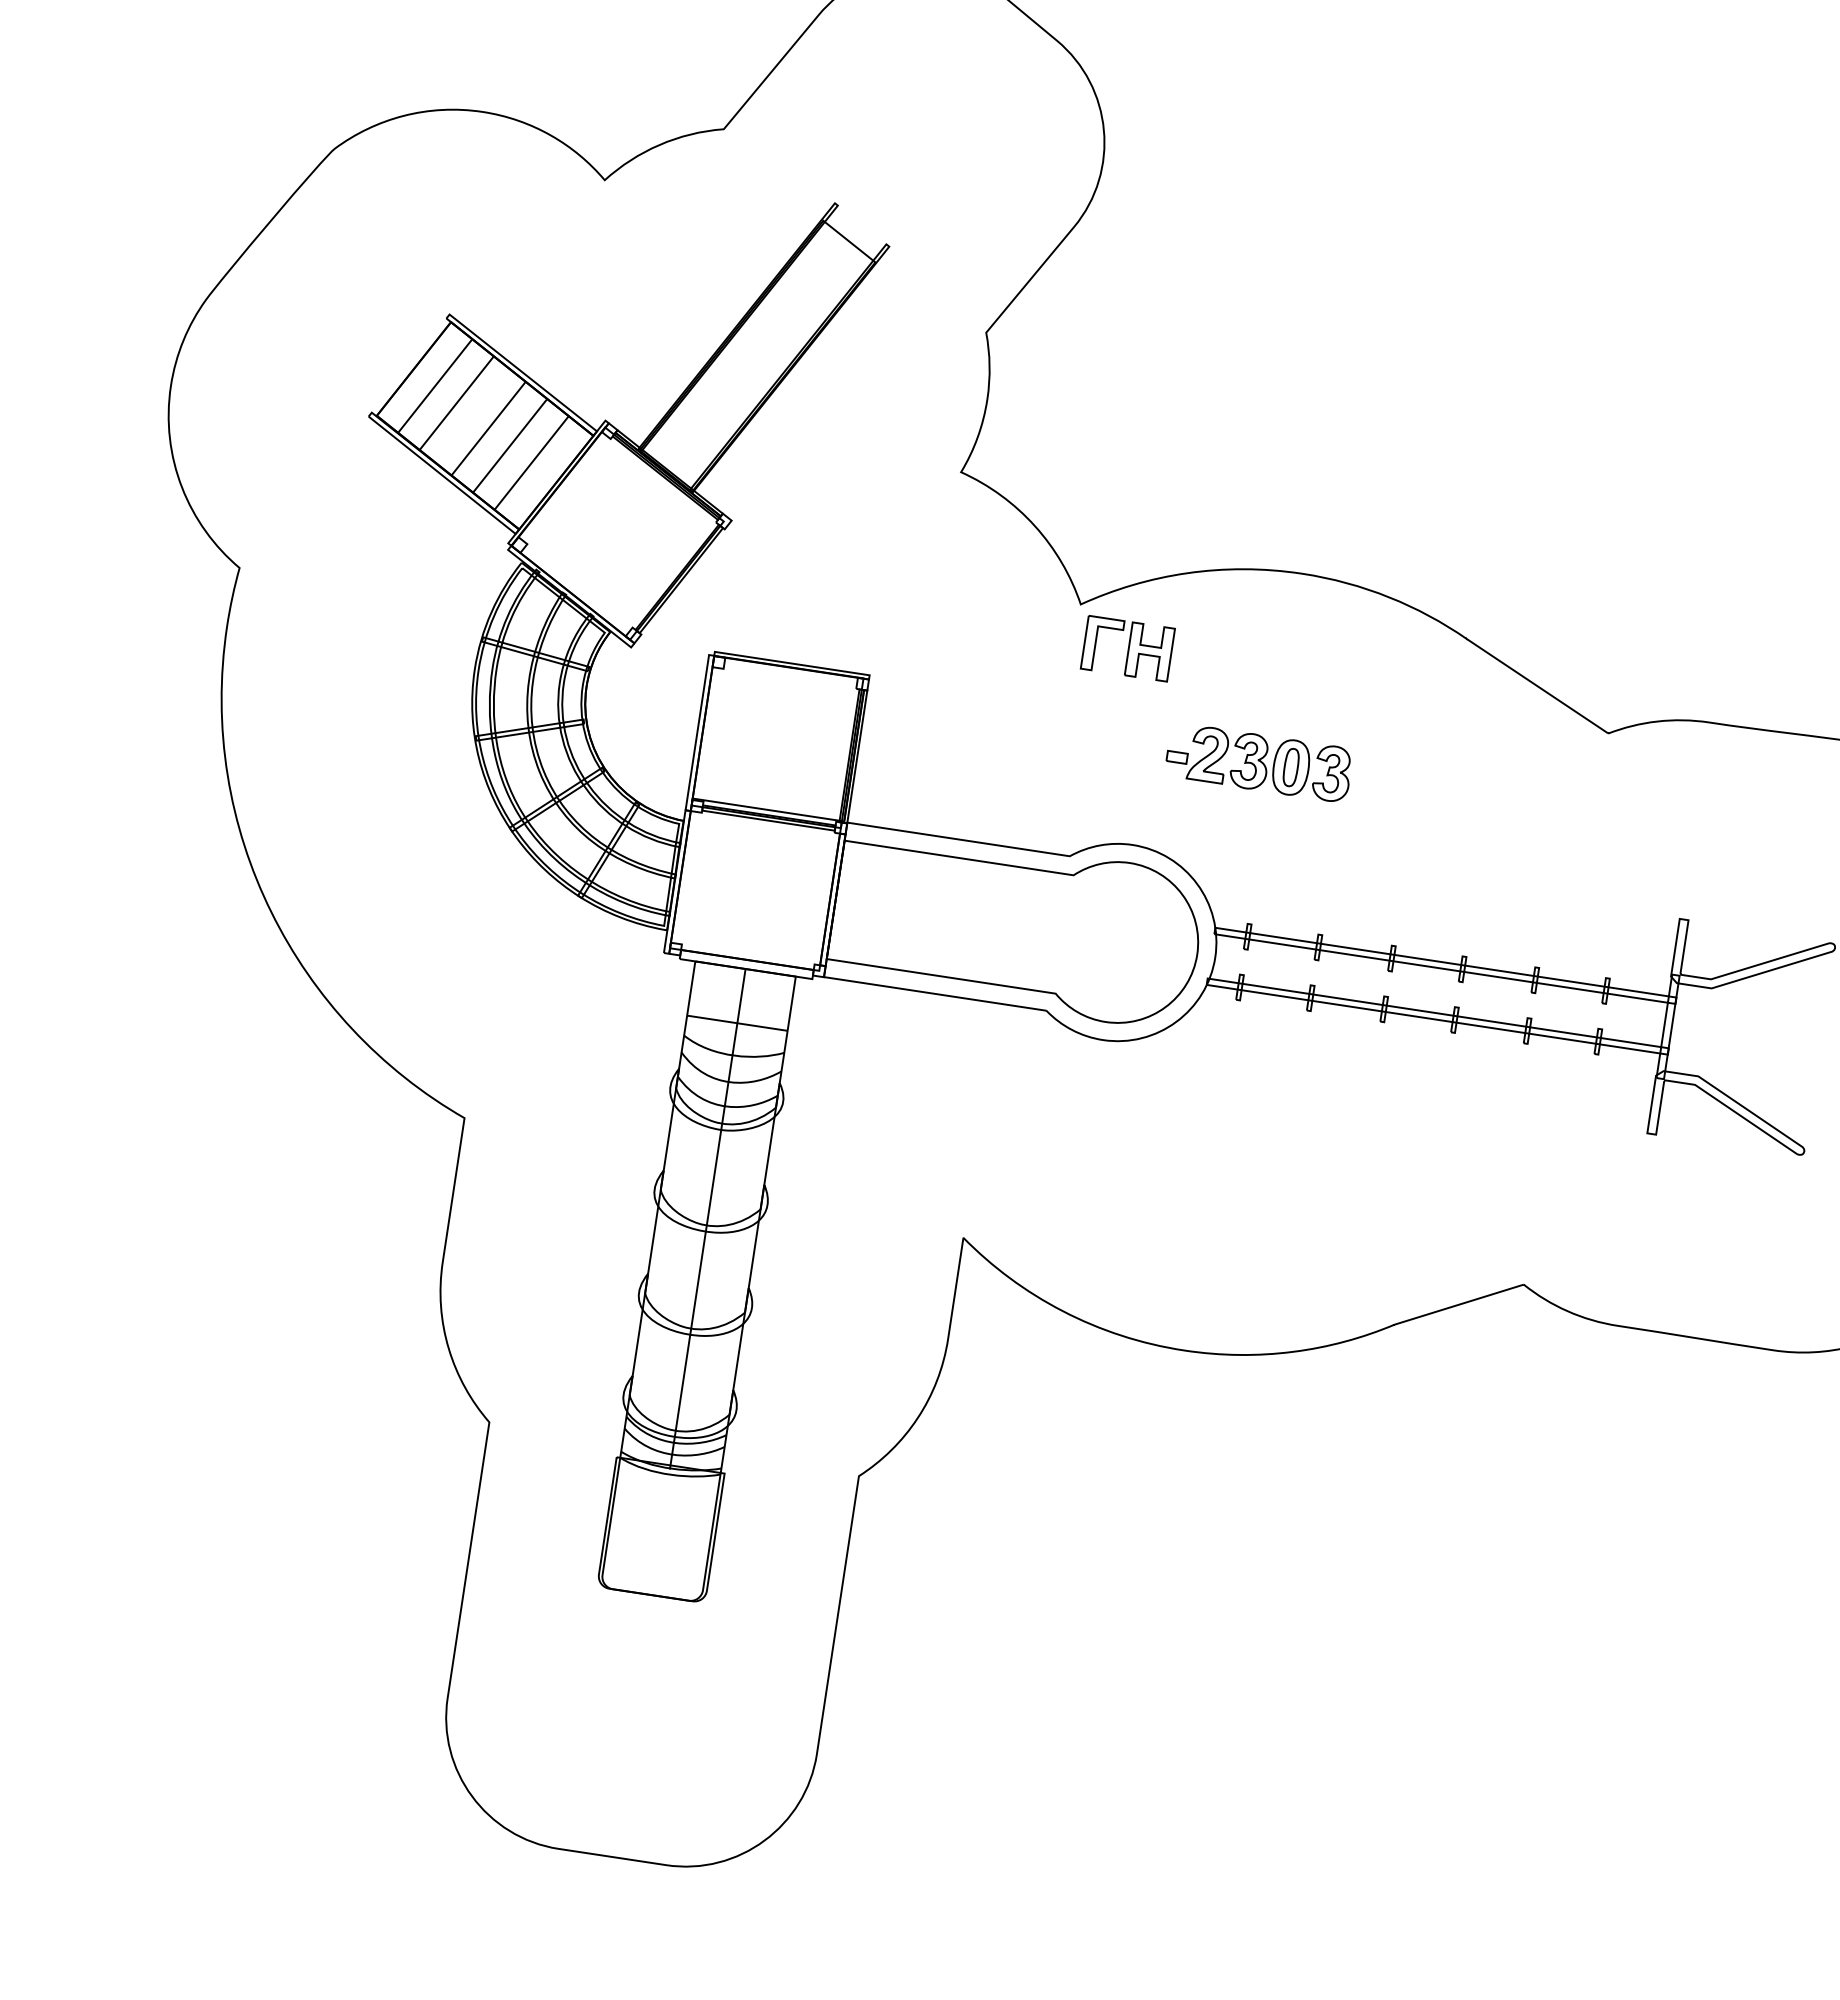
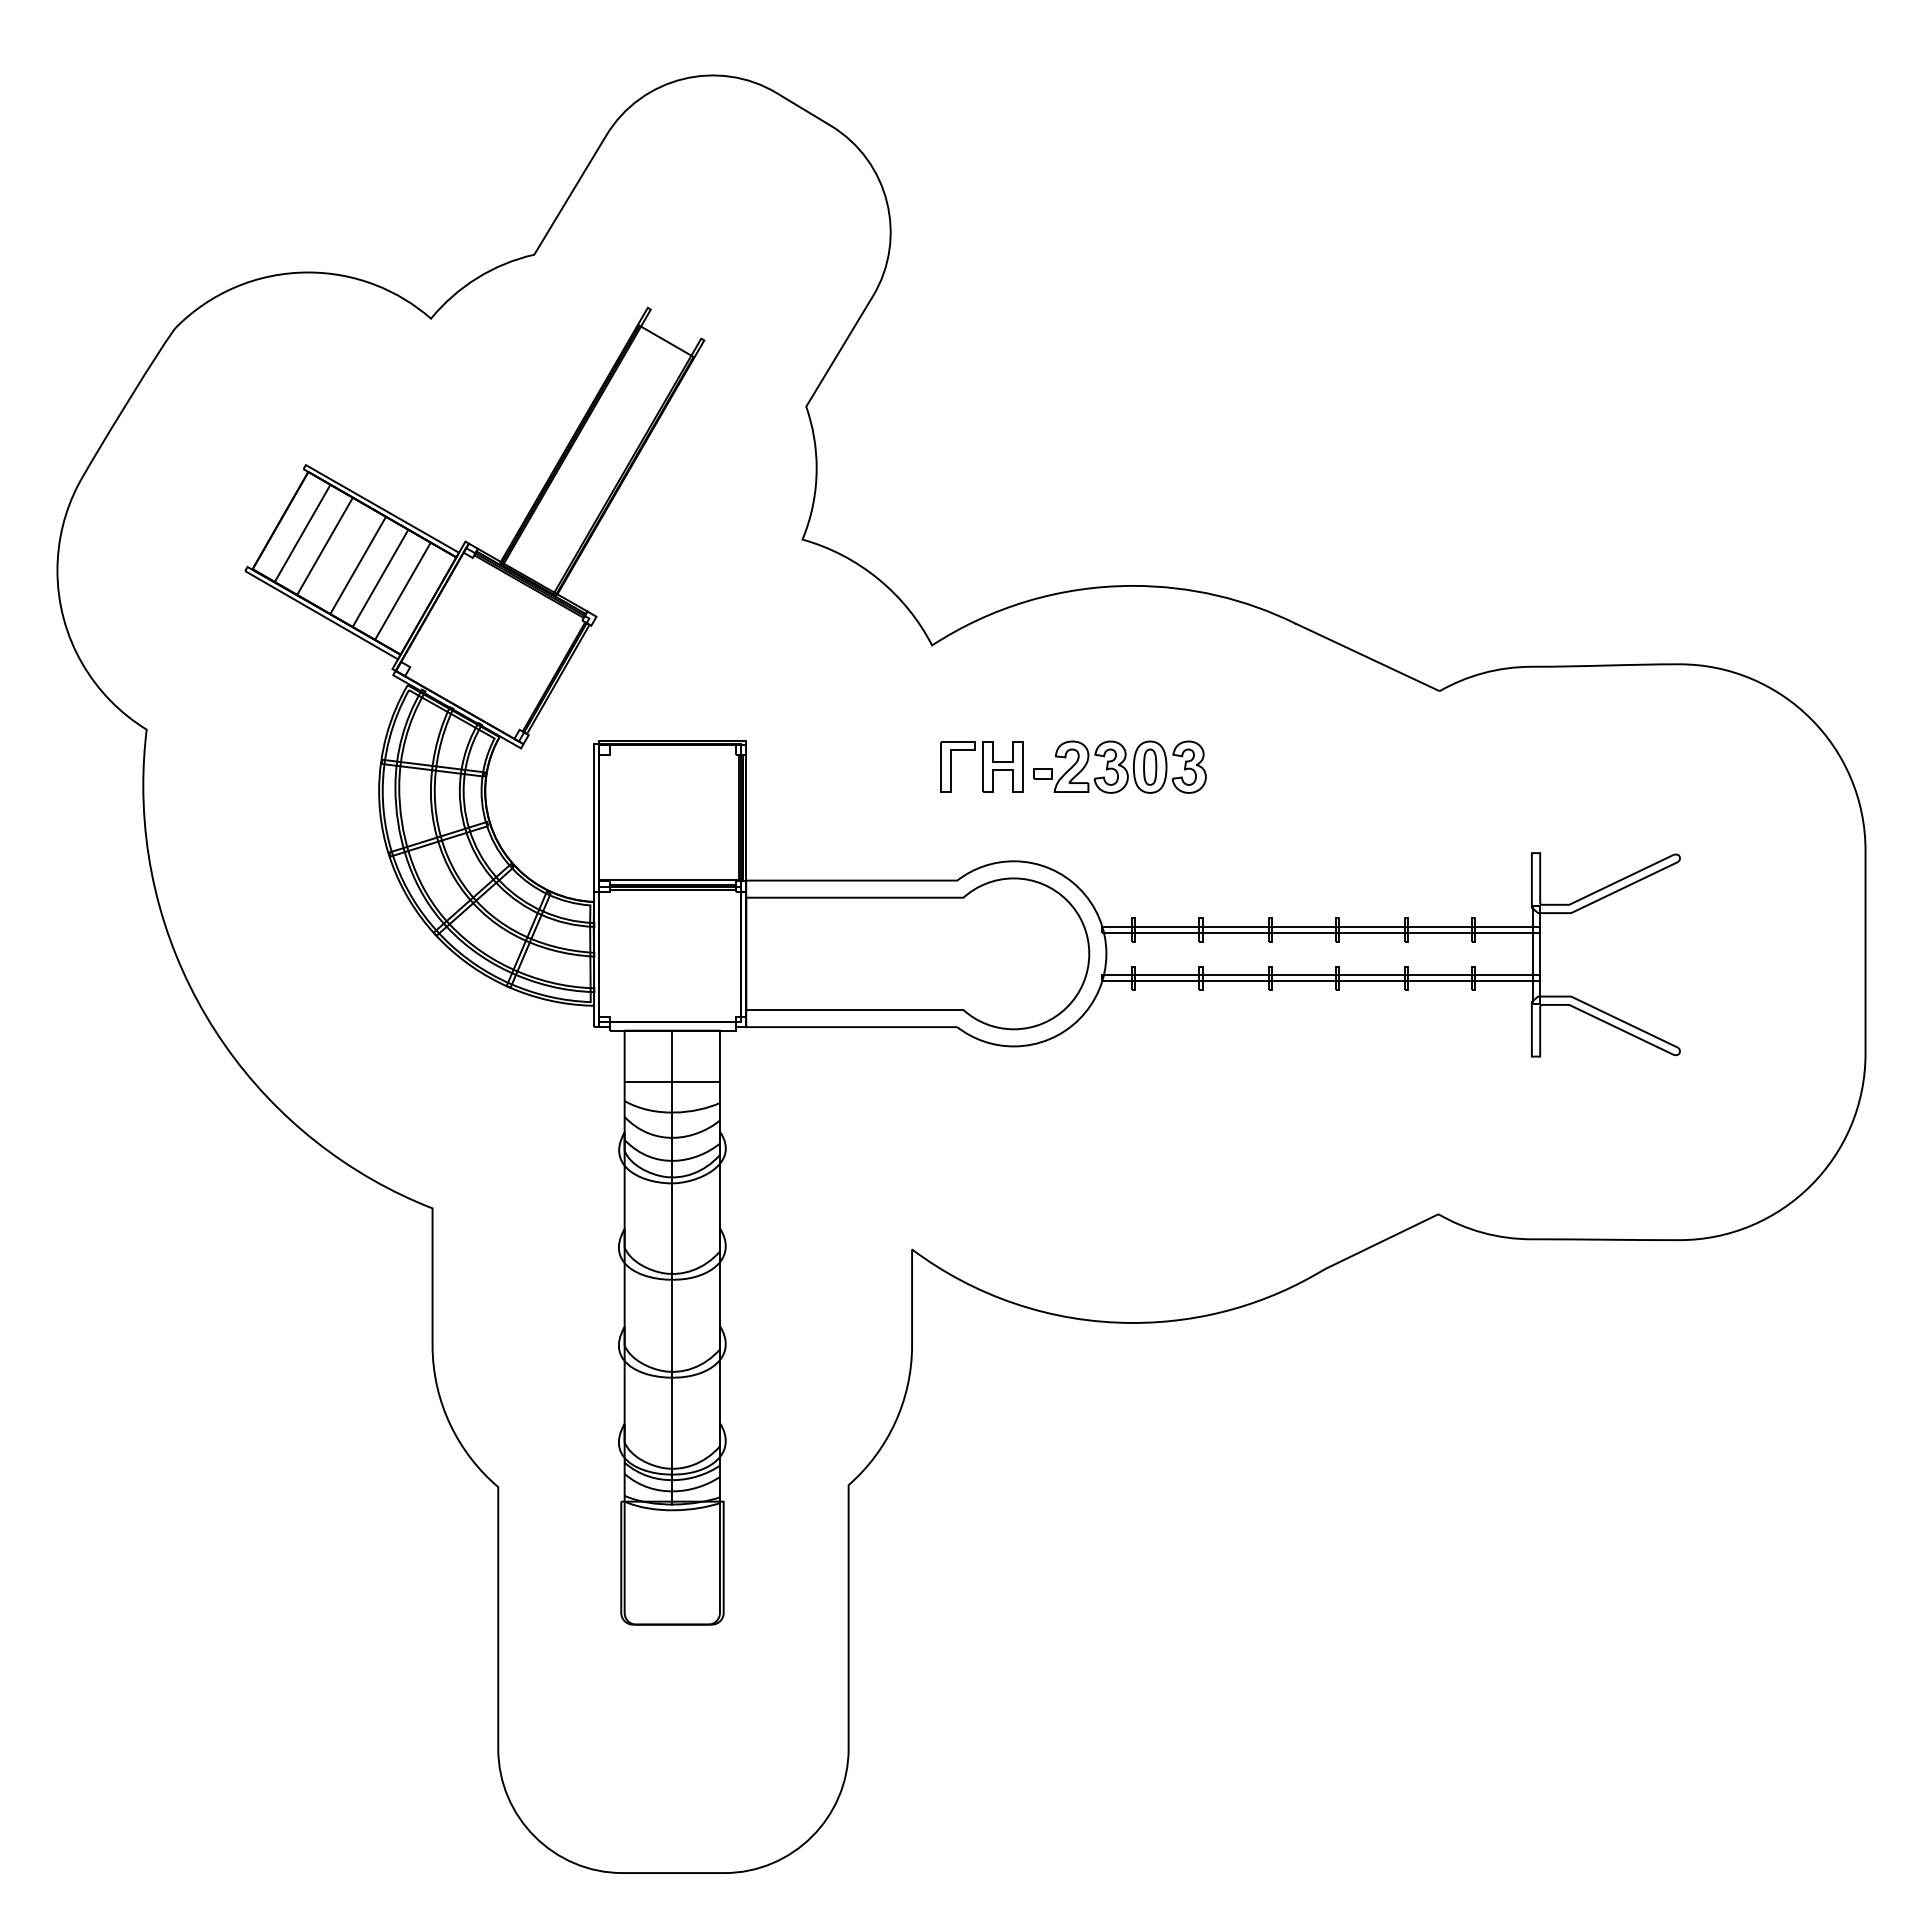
part: (1127, 648) -> (981, 766), moved

